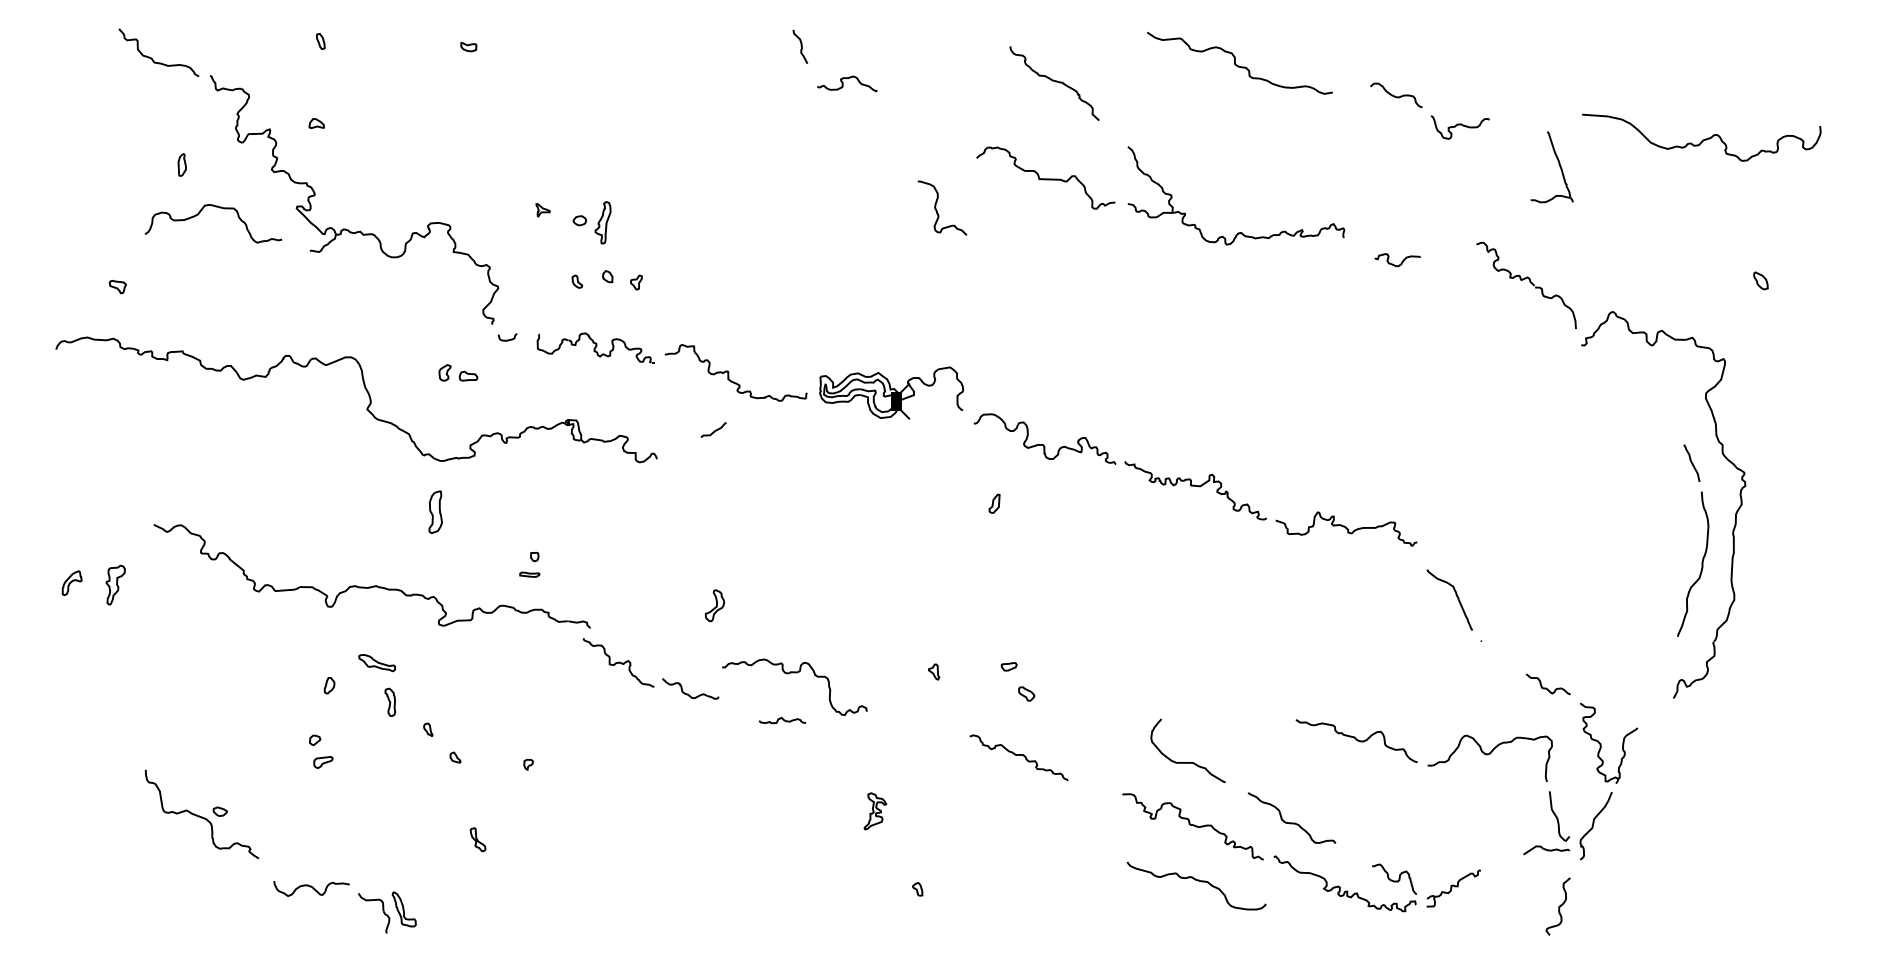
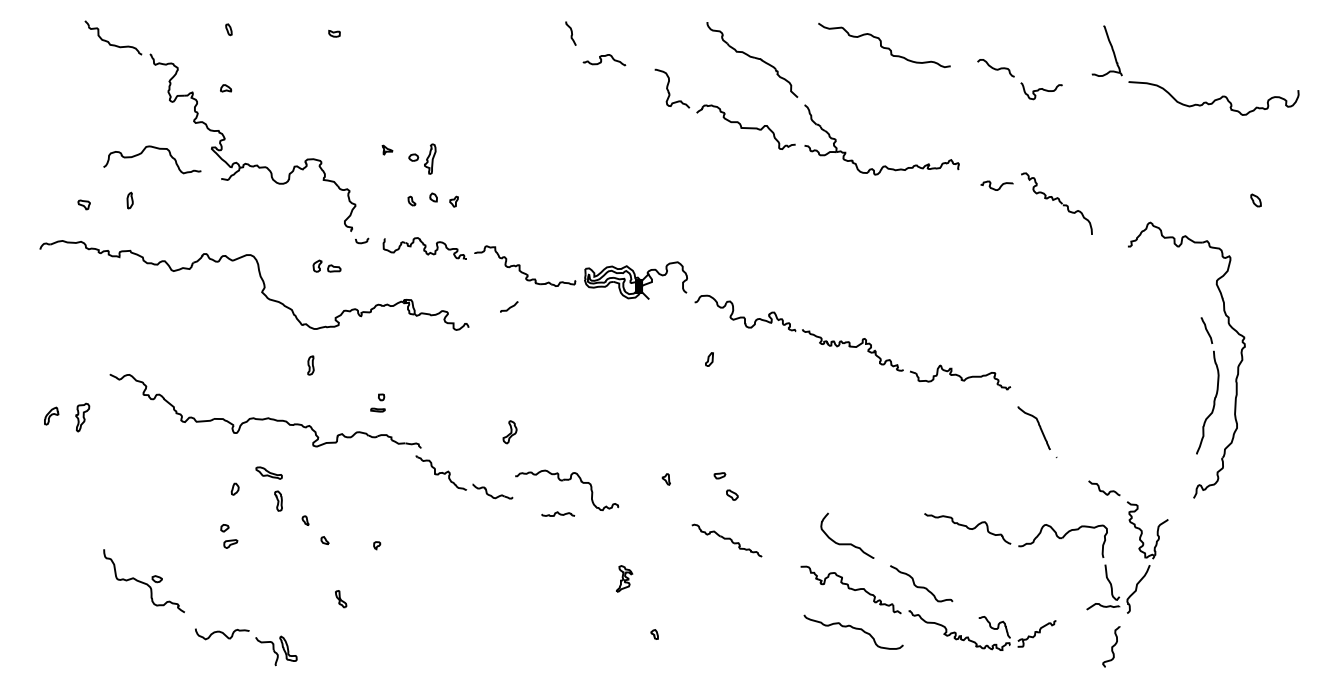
part: (1054, 83) -> (752, 59), size x1.43
part: (181, 164) -> (129, 200), moved
part: (1558, 164) -> (1111, 49), moved
curve: (937, 210) -> (668, 90), moved
part: (1526, 285) -> (1056, 203), moved
part: (435, 512) -> (310, 365), size x0.62

